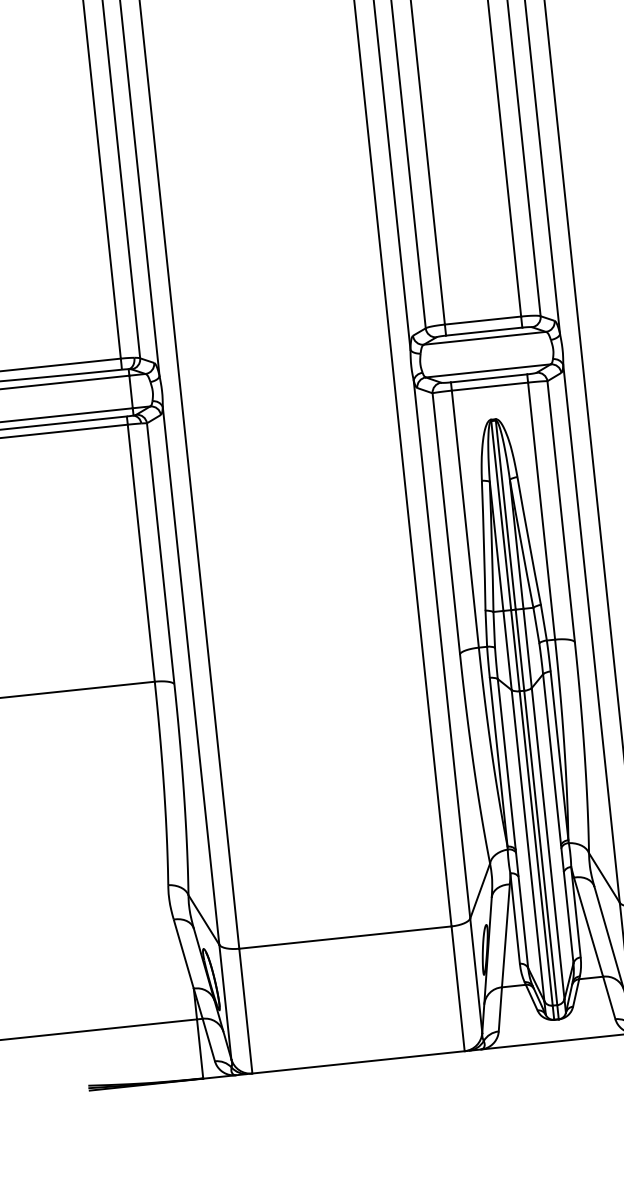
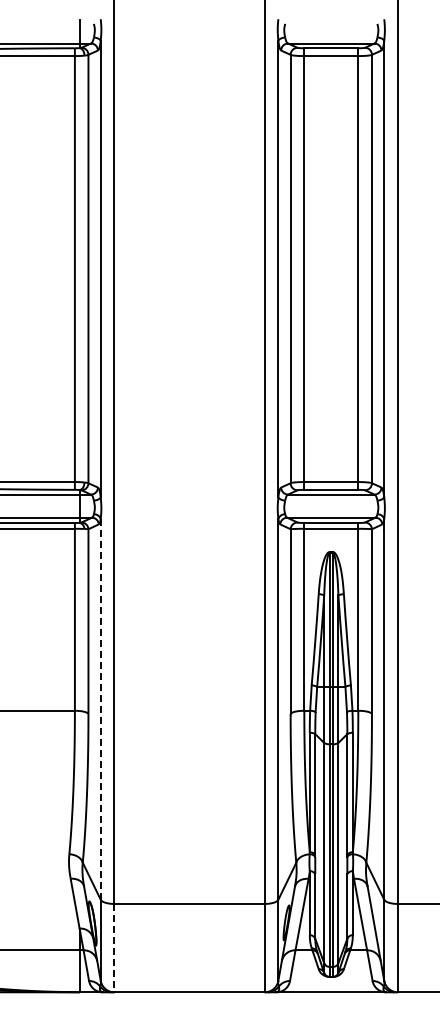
line: (190, 674) -> (100, 708), solid -> dashed
line: (246, 1011) -> (114, 948), solid -> dashed

